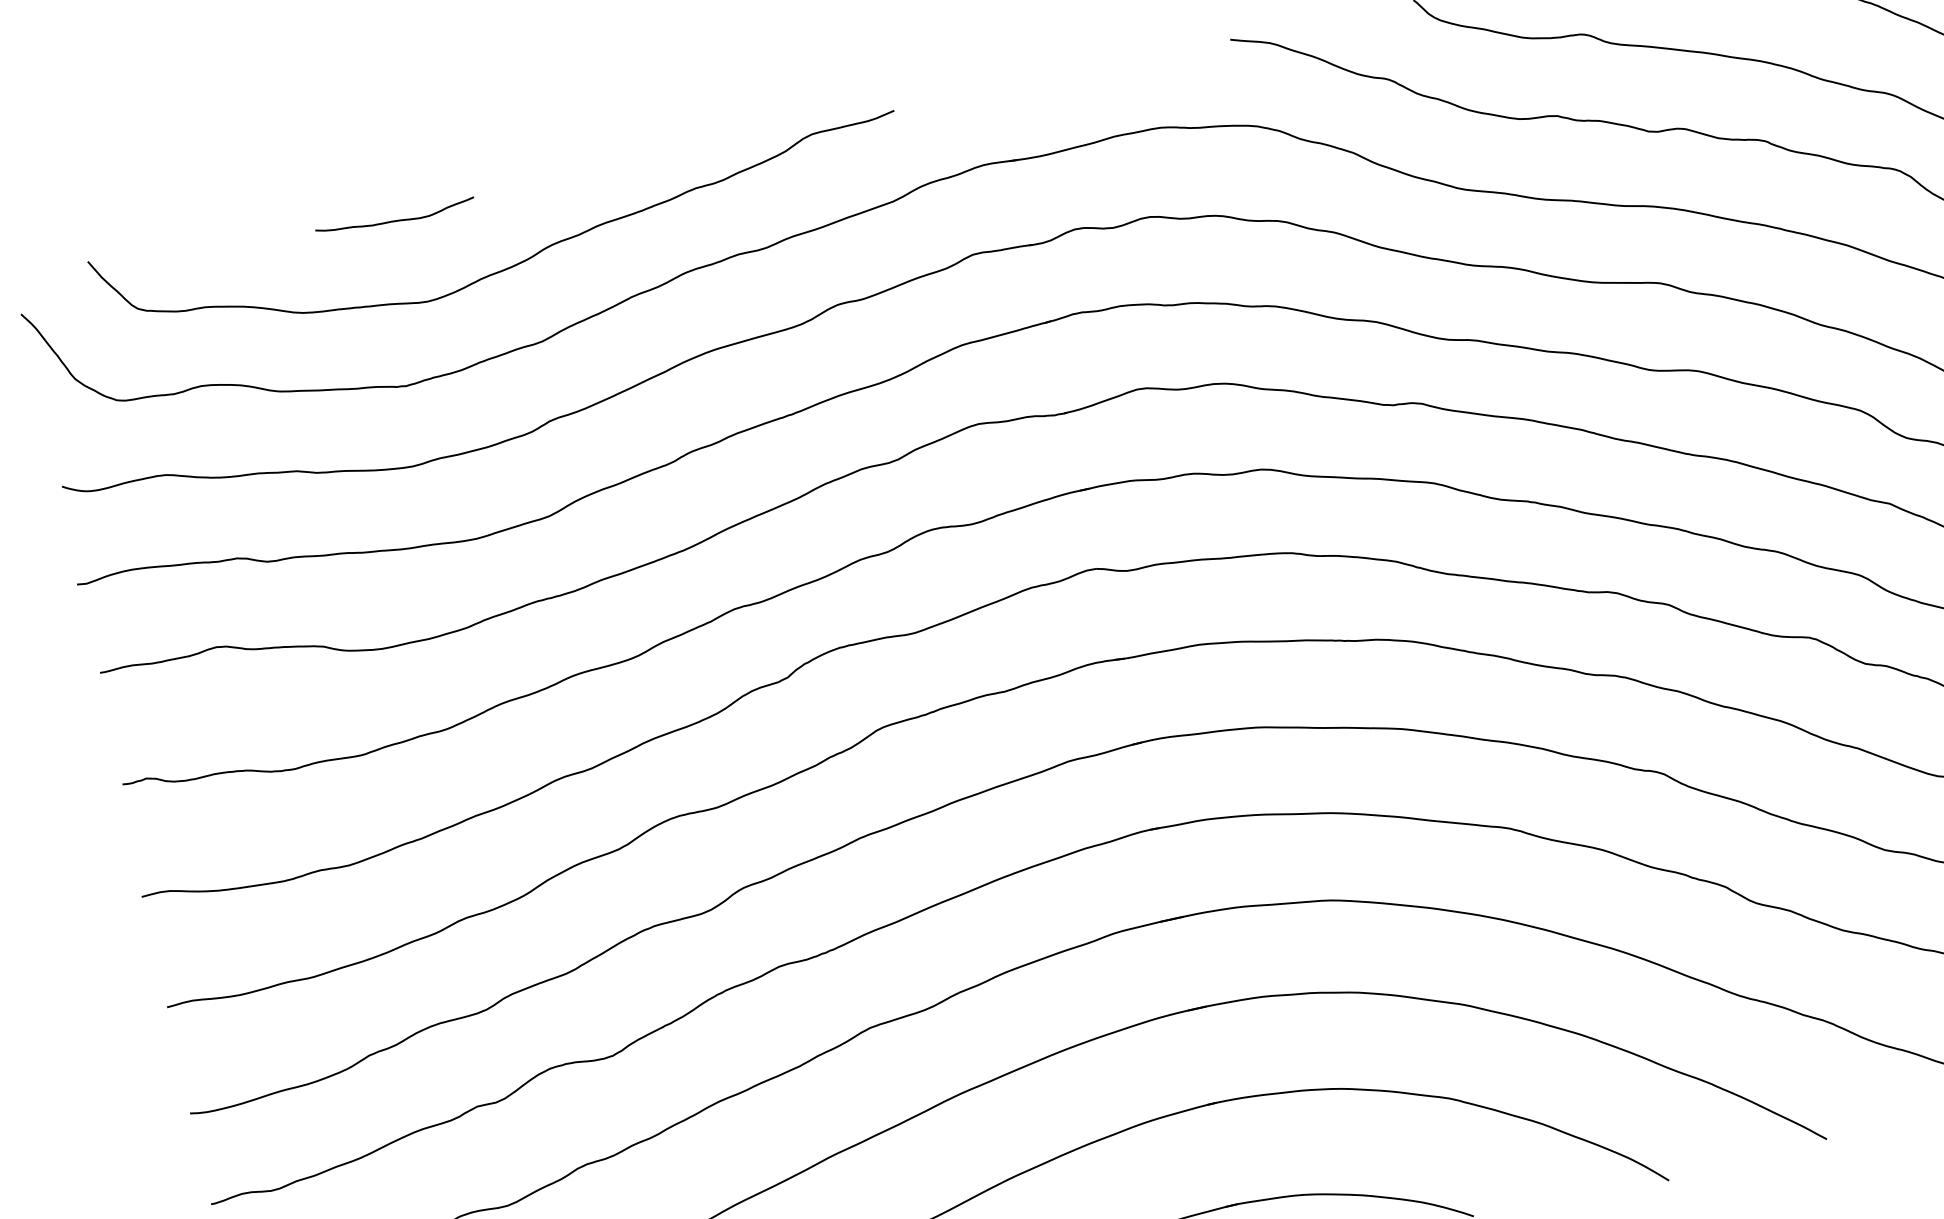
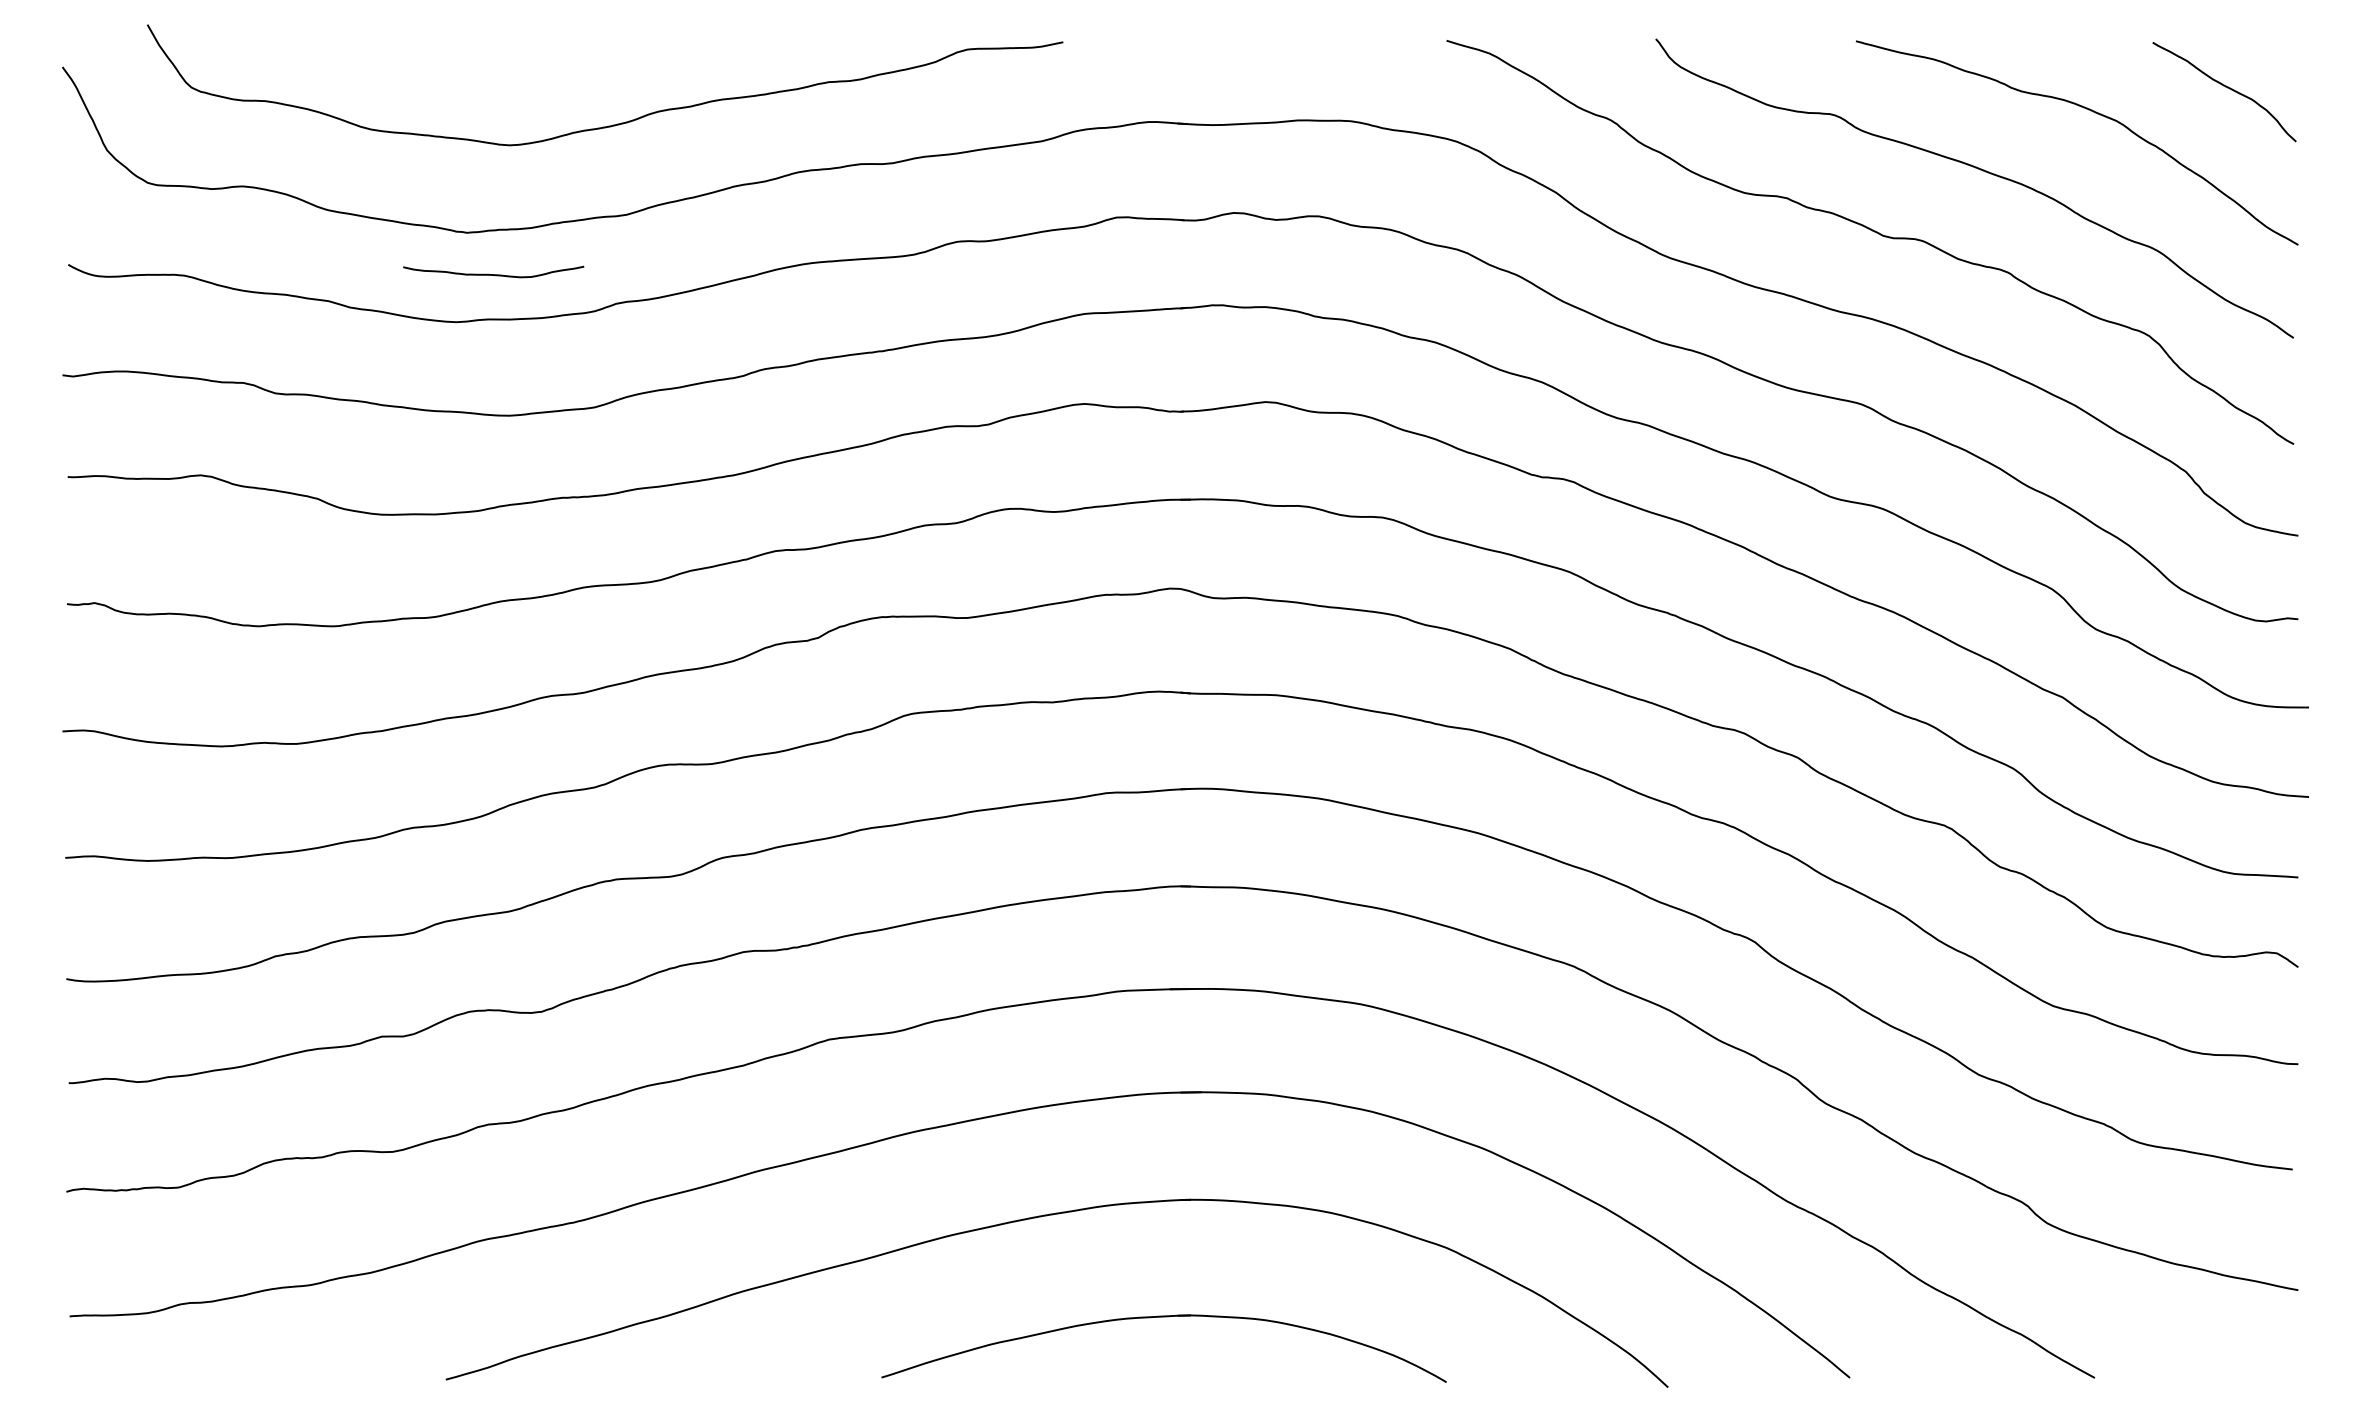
curve: (395, 220) -> (493, 274), moved

